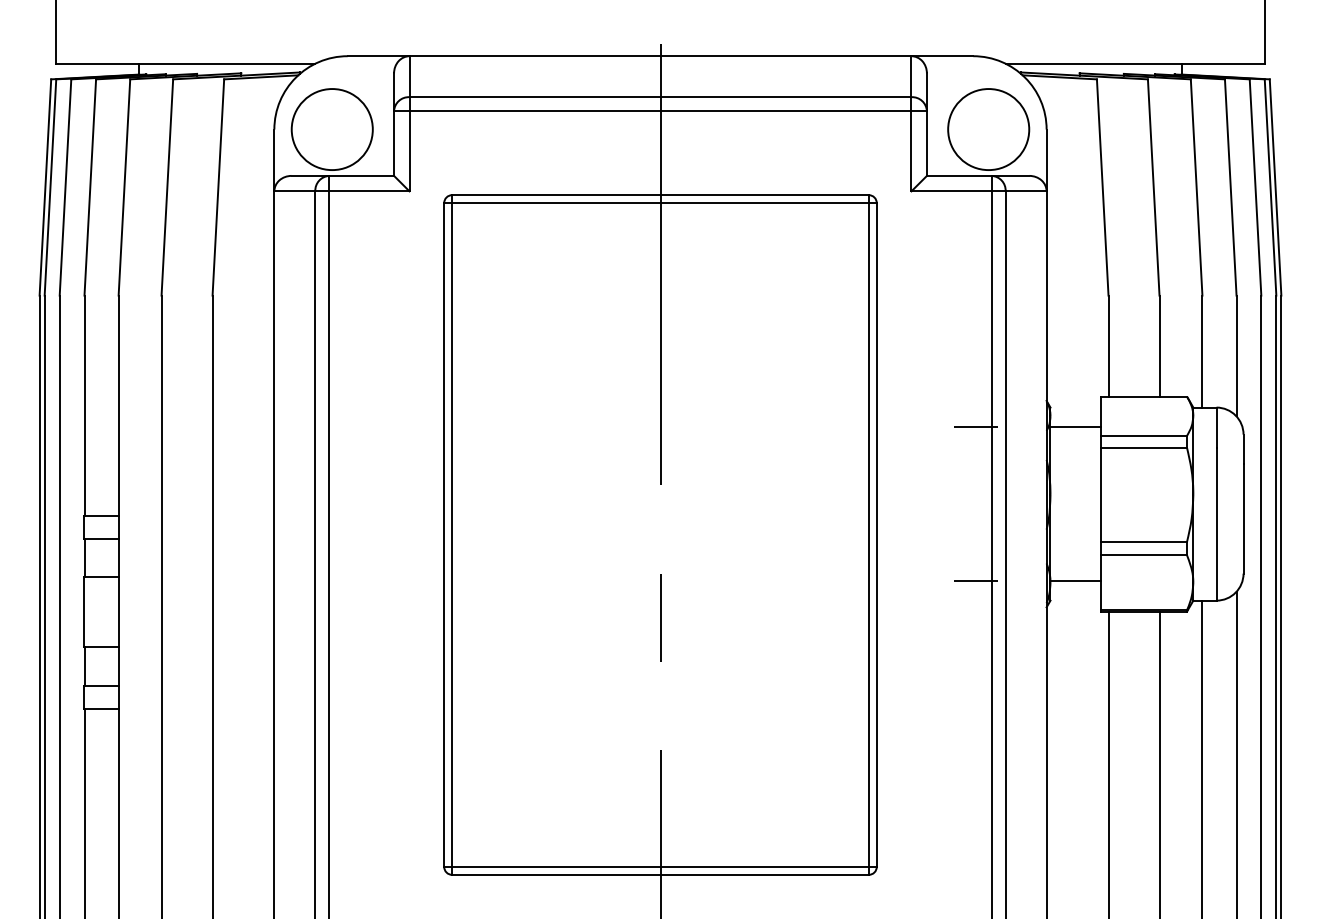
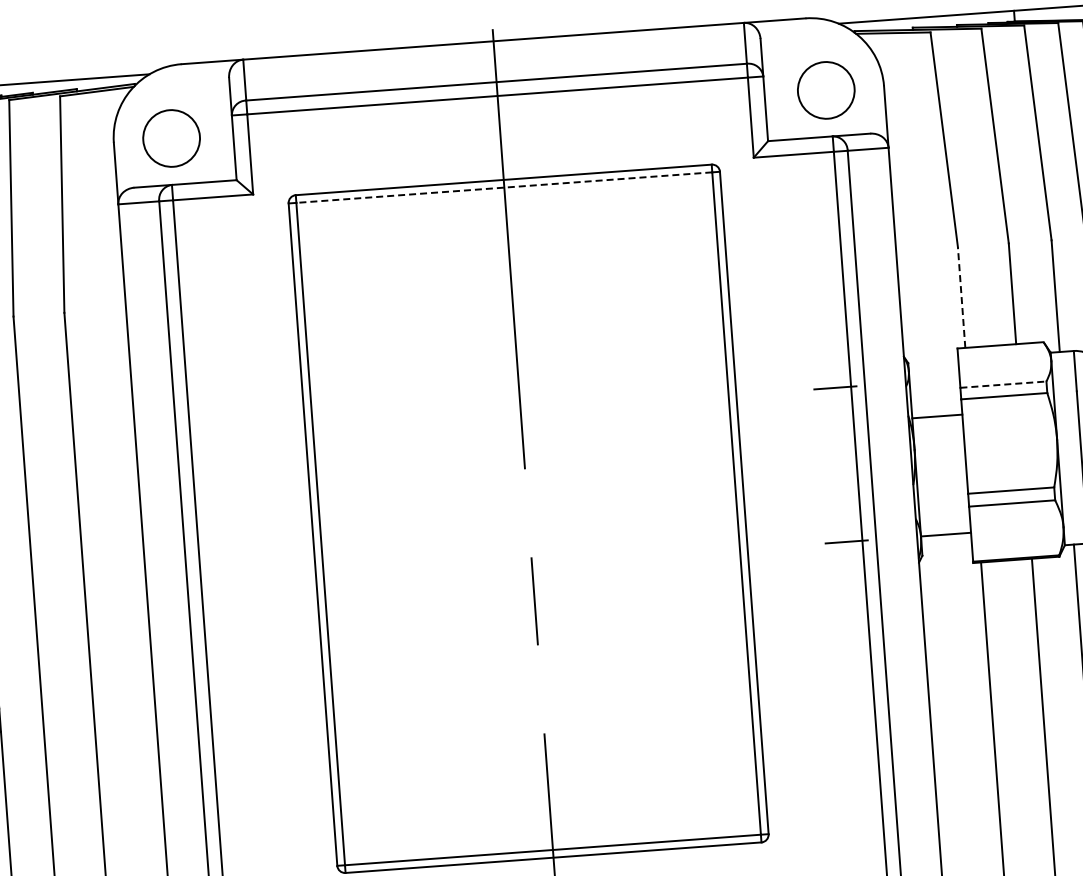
circle: (331, 129) -> (170, 138), size x0.7
circle: (988, 129) -> (826, 90), size x0.7
line: (660, 202) -> (504, 187), solid -> dashed
line: (1108, 345) -> (961, 296), solid -> dashed
line: (1075, 426) -> (937, 416), moved
line: (1144, 436) -> (1004, 385), solid -> dashed

